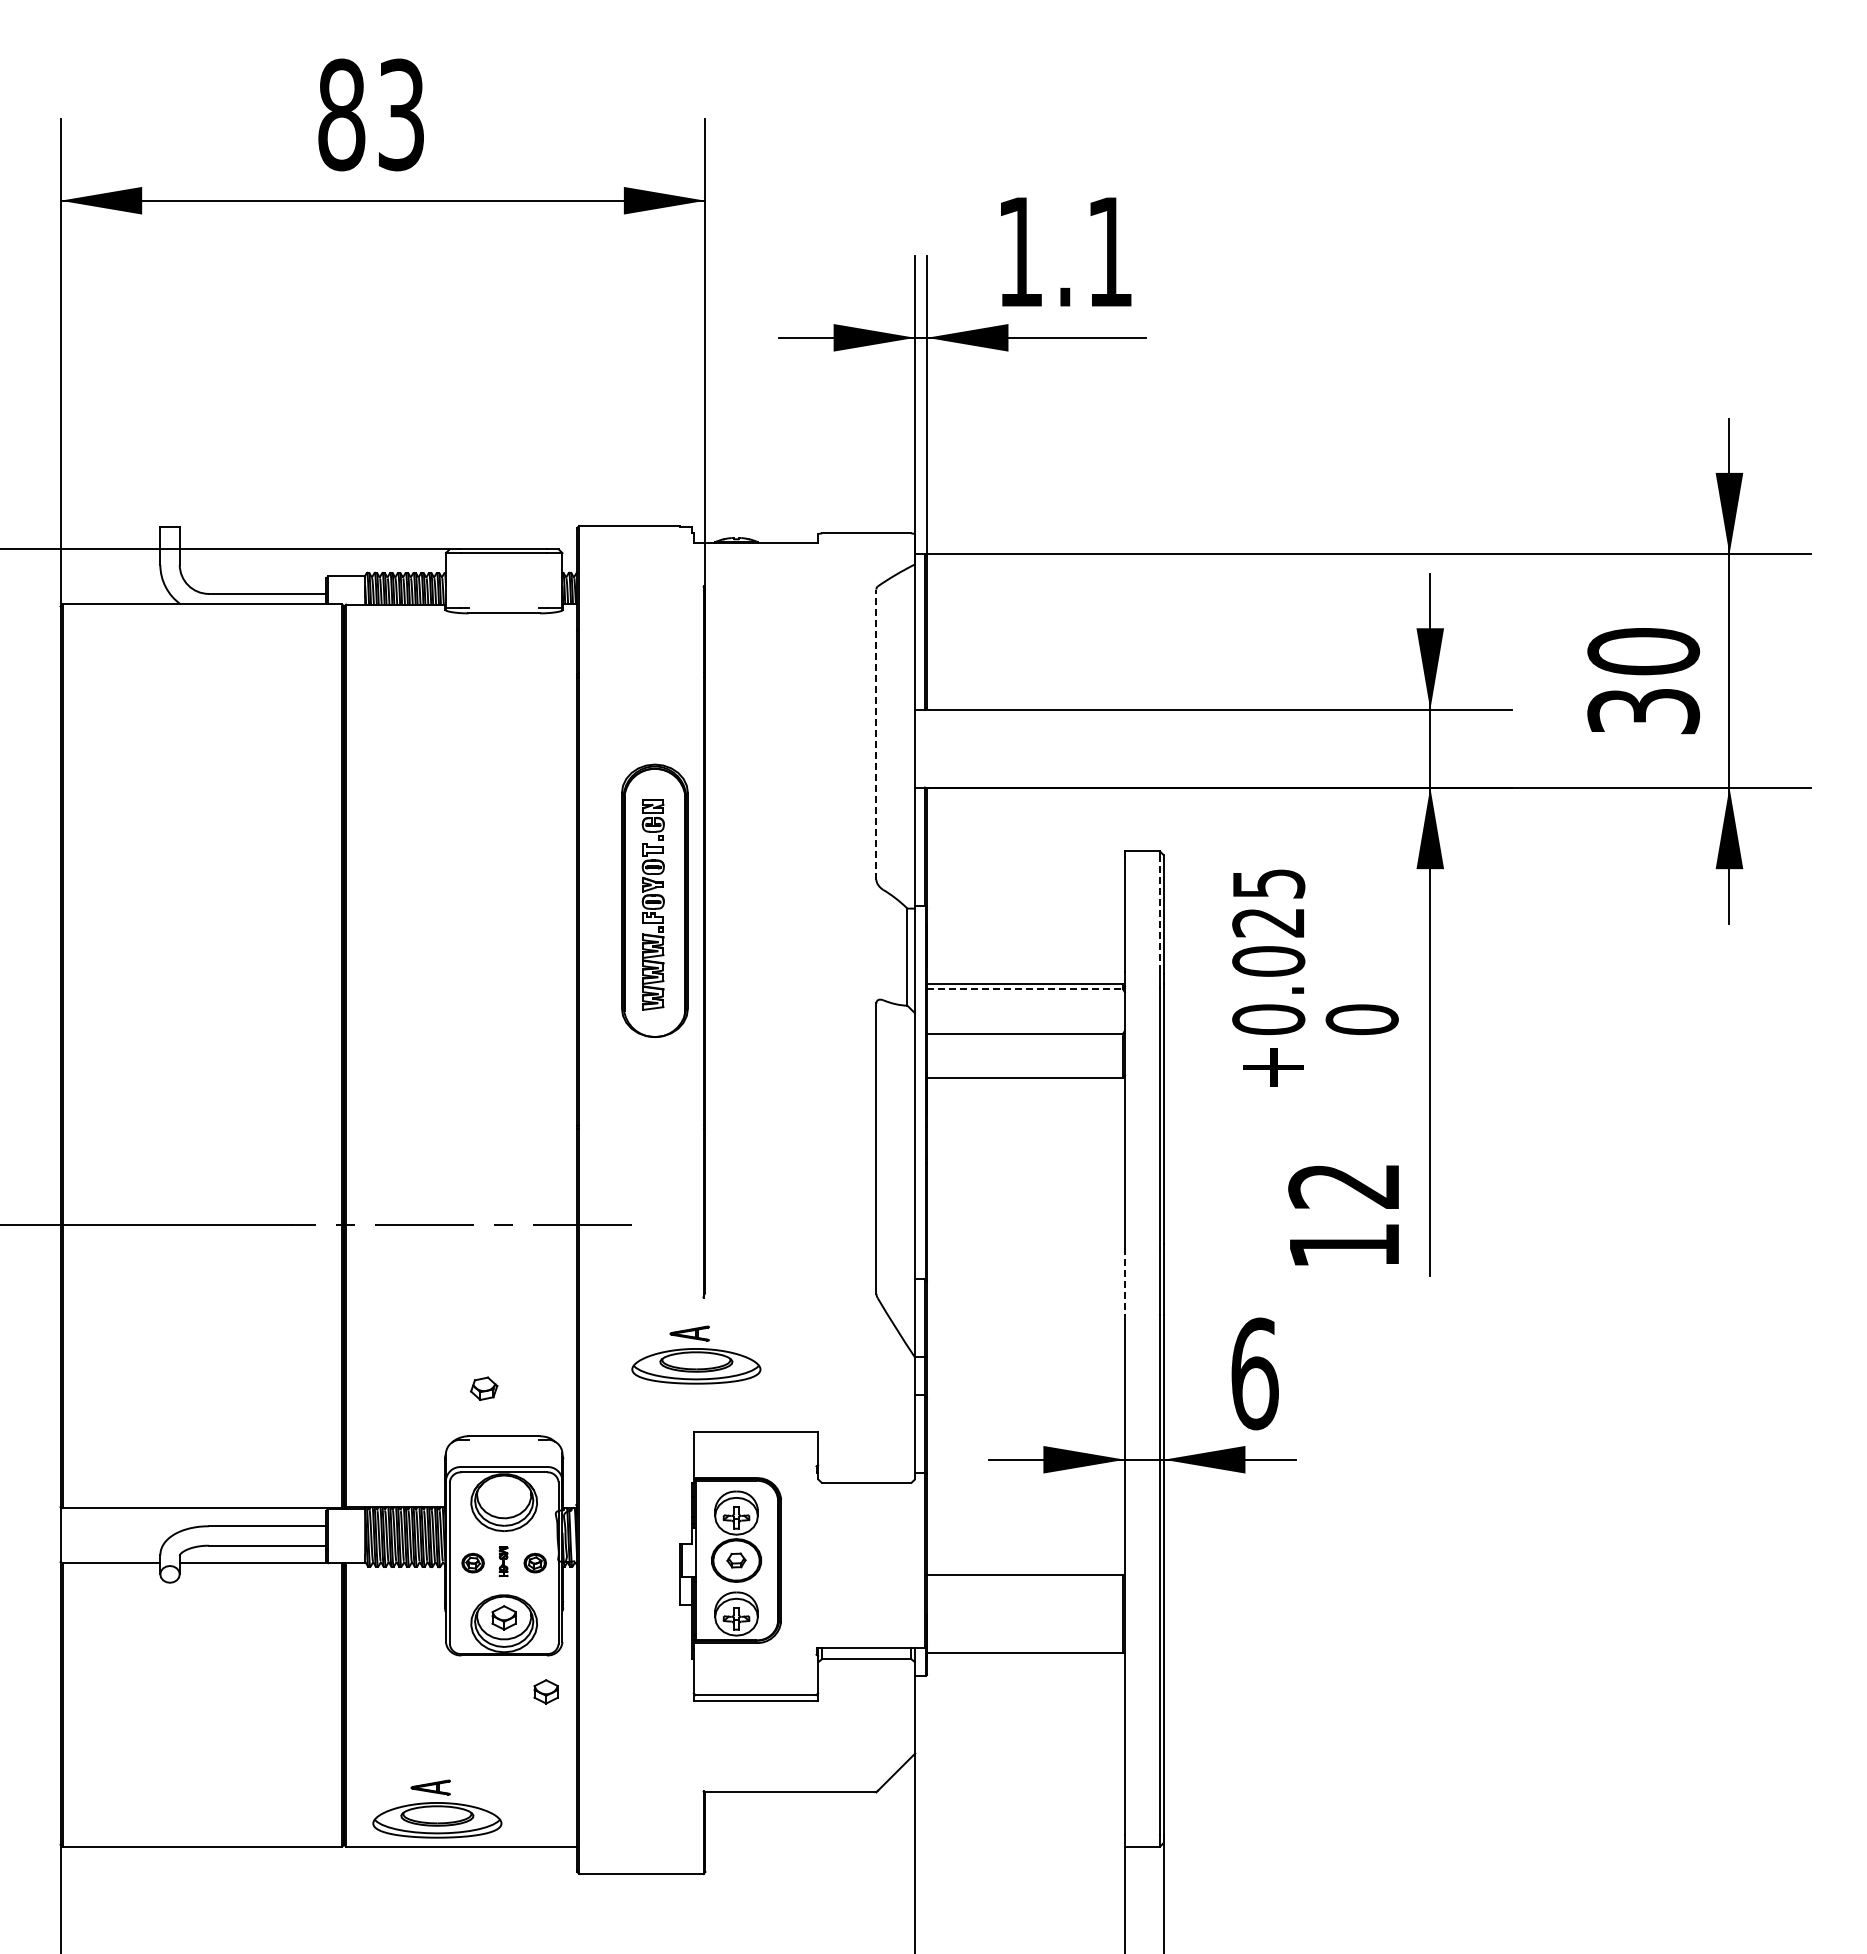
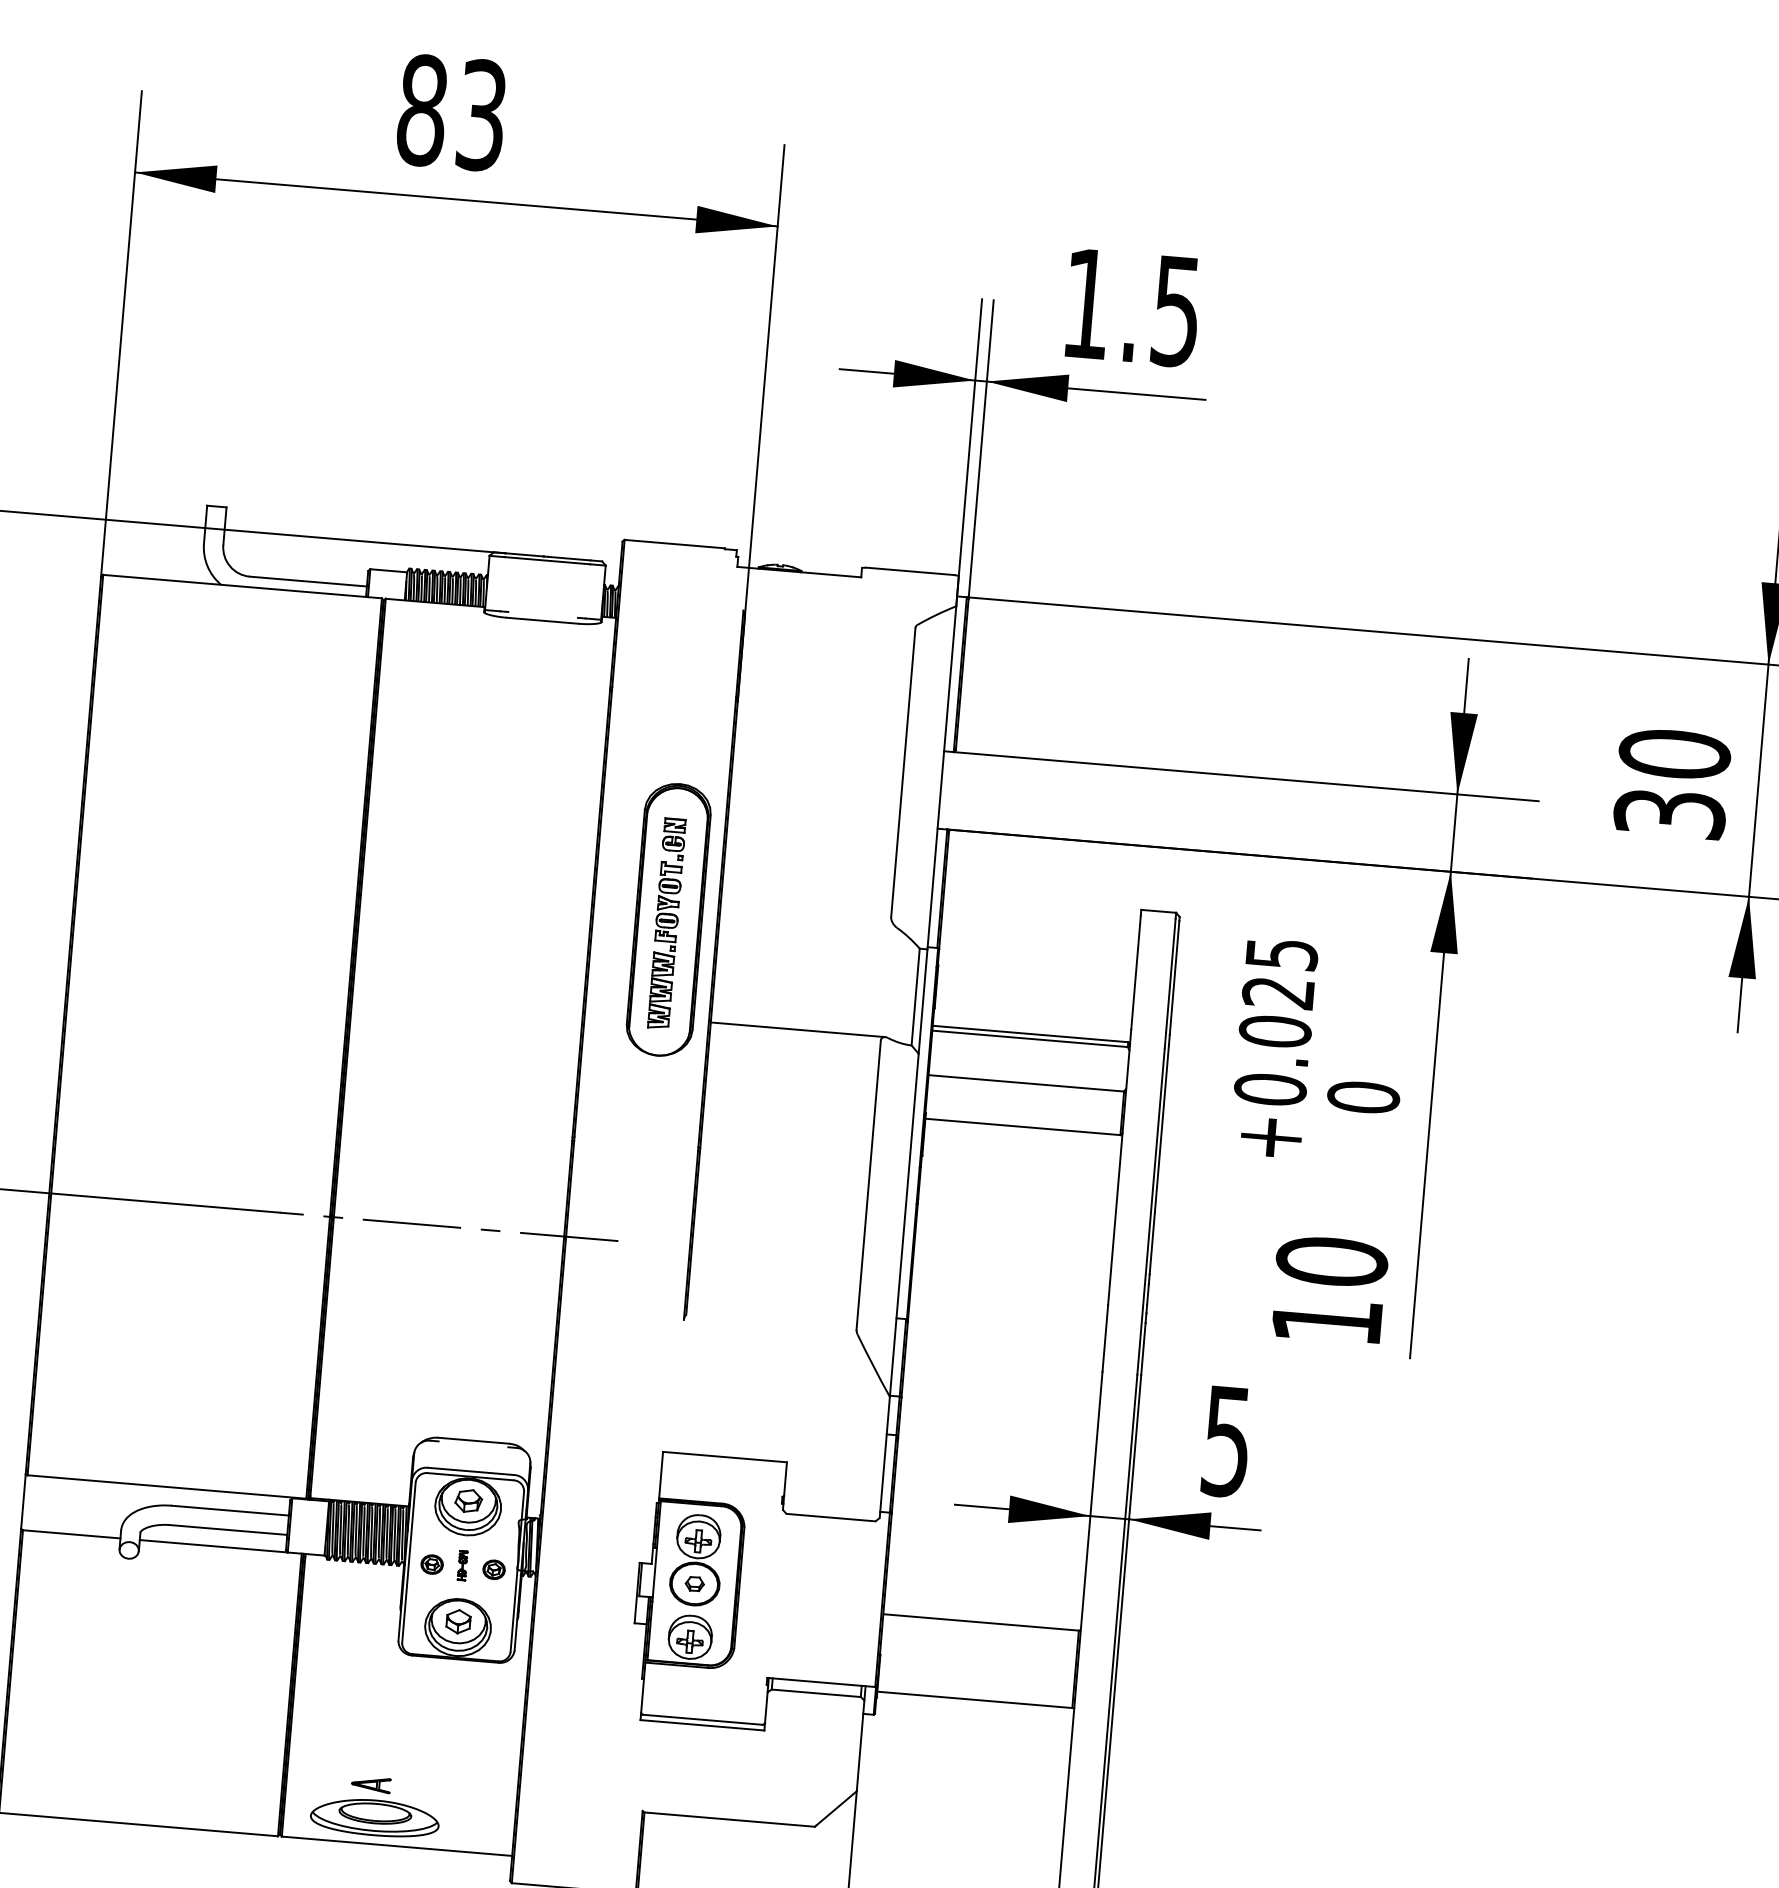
text: (1109, 252) -> (1175, 311), 1.1 -> 1.5
line: (876, 734) -> (903, 772), dashed -> solid
line: (1159, 913) -> (1170, 974), dashed -> solid
line: (1025, 989) -> (1030, 1039), dashed -> solid
line: (792, 999) -> (797, 1029), added
text: (1344, 1185) -> (1332, 1261), 12 -> 10
line: (1125, 1281) -> (1105, 1338), dashed -> solid
part: (696, 1354) -> (672, 1375), removed
text: (1254, 1373) -> (1226, 1440), 6 -> 5
part: (484, 1388) -> (469, 1500), moved
part: (545, 1691) -> (493, 1698), removed

